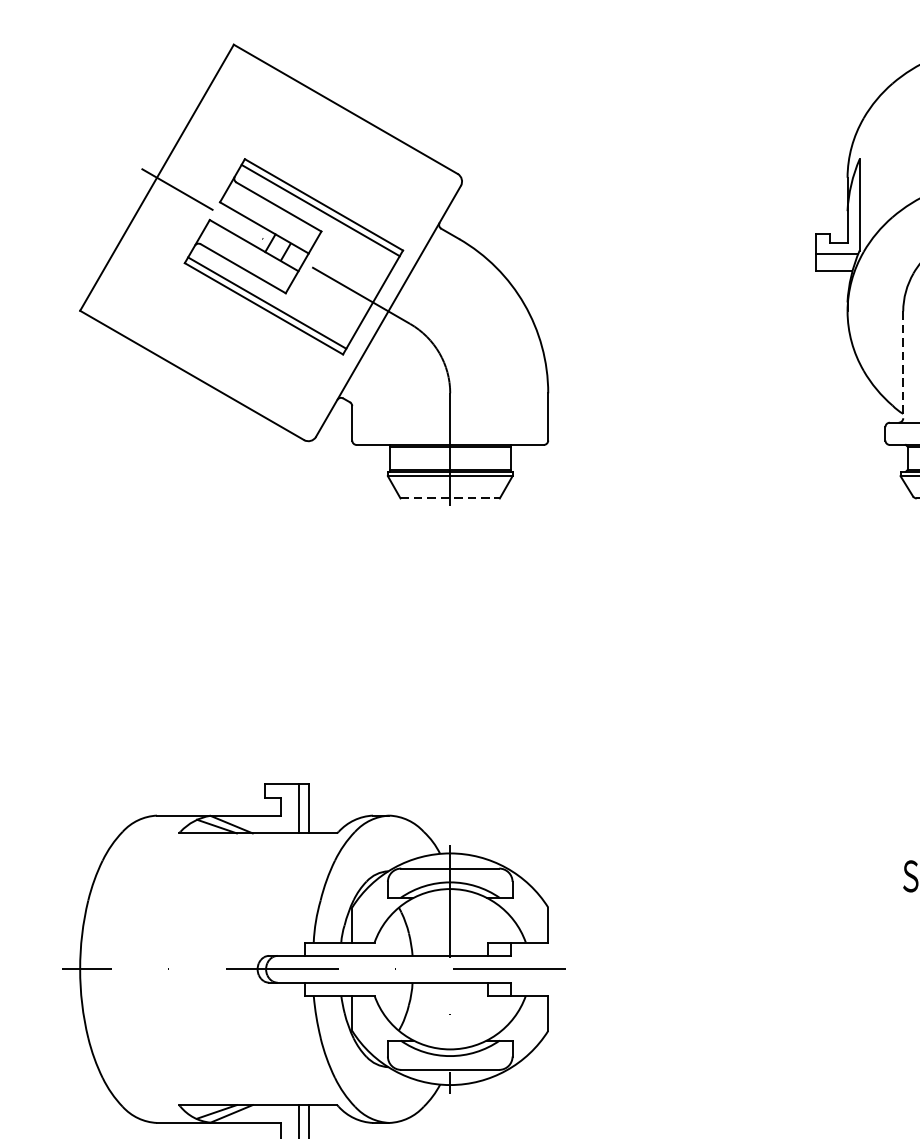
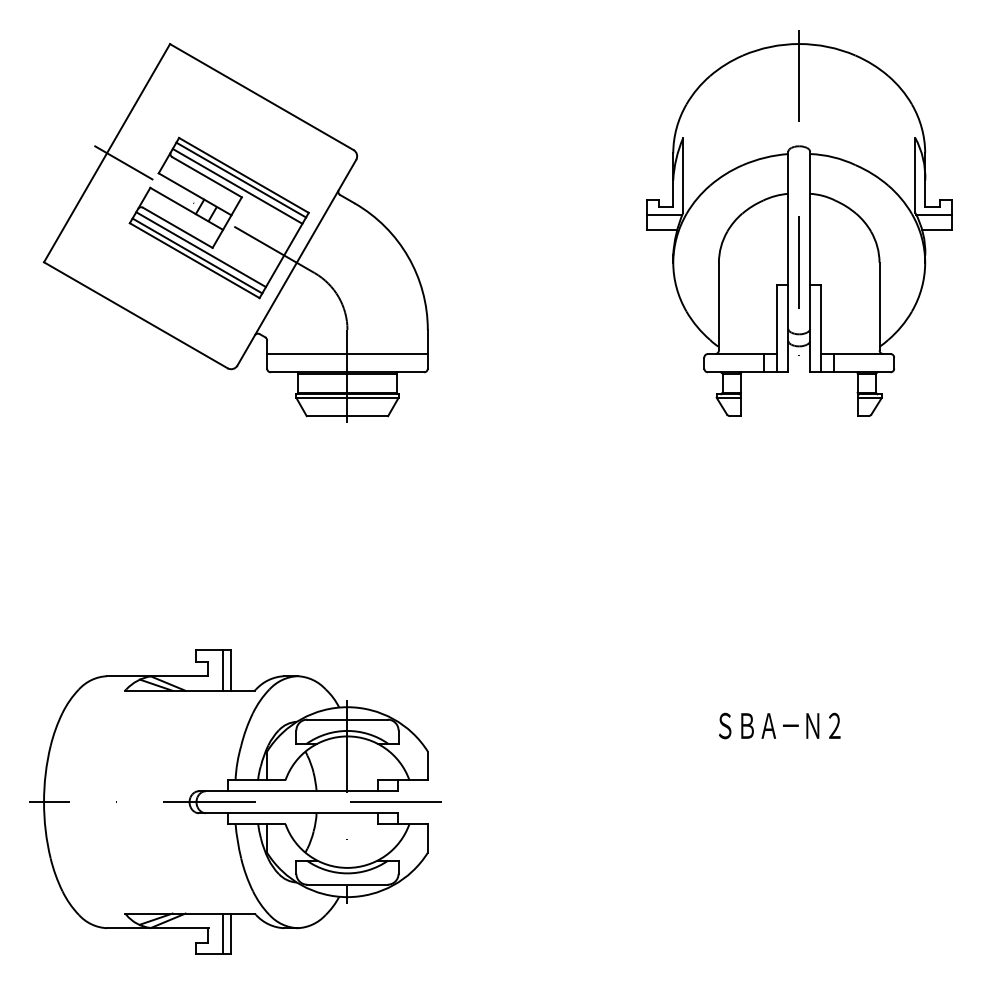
line: (316, 217) -> (237, 185), added
line: (270, 295) -> (200, 249), added
line: (902, 364) -> (718, 306), dashed -> solid
line: (450, 423) -> (347, 354), added
line: (450, 498) -> (347, 416), dashed -> solid

